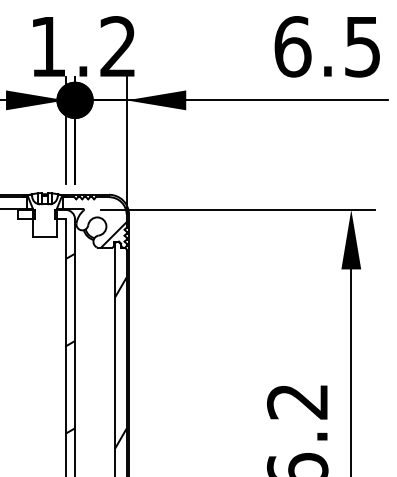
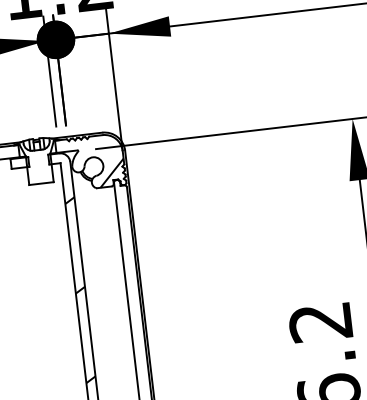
hatch: (120, 363) -> (134, 304), removed

